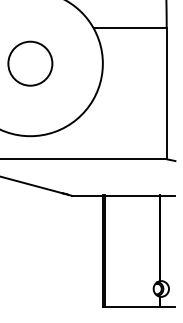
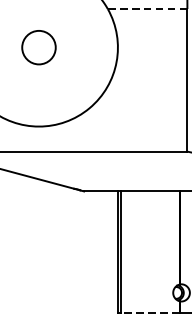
line: (130, 28) -> (147, 9), solid -> dashed
circle: (30, 63) -> (39, 47), size x0.7
line: (131, 307) -> (149, 313), solid -> dashed

